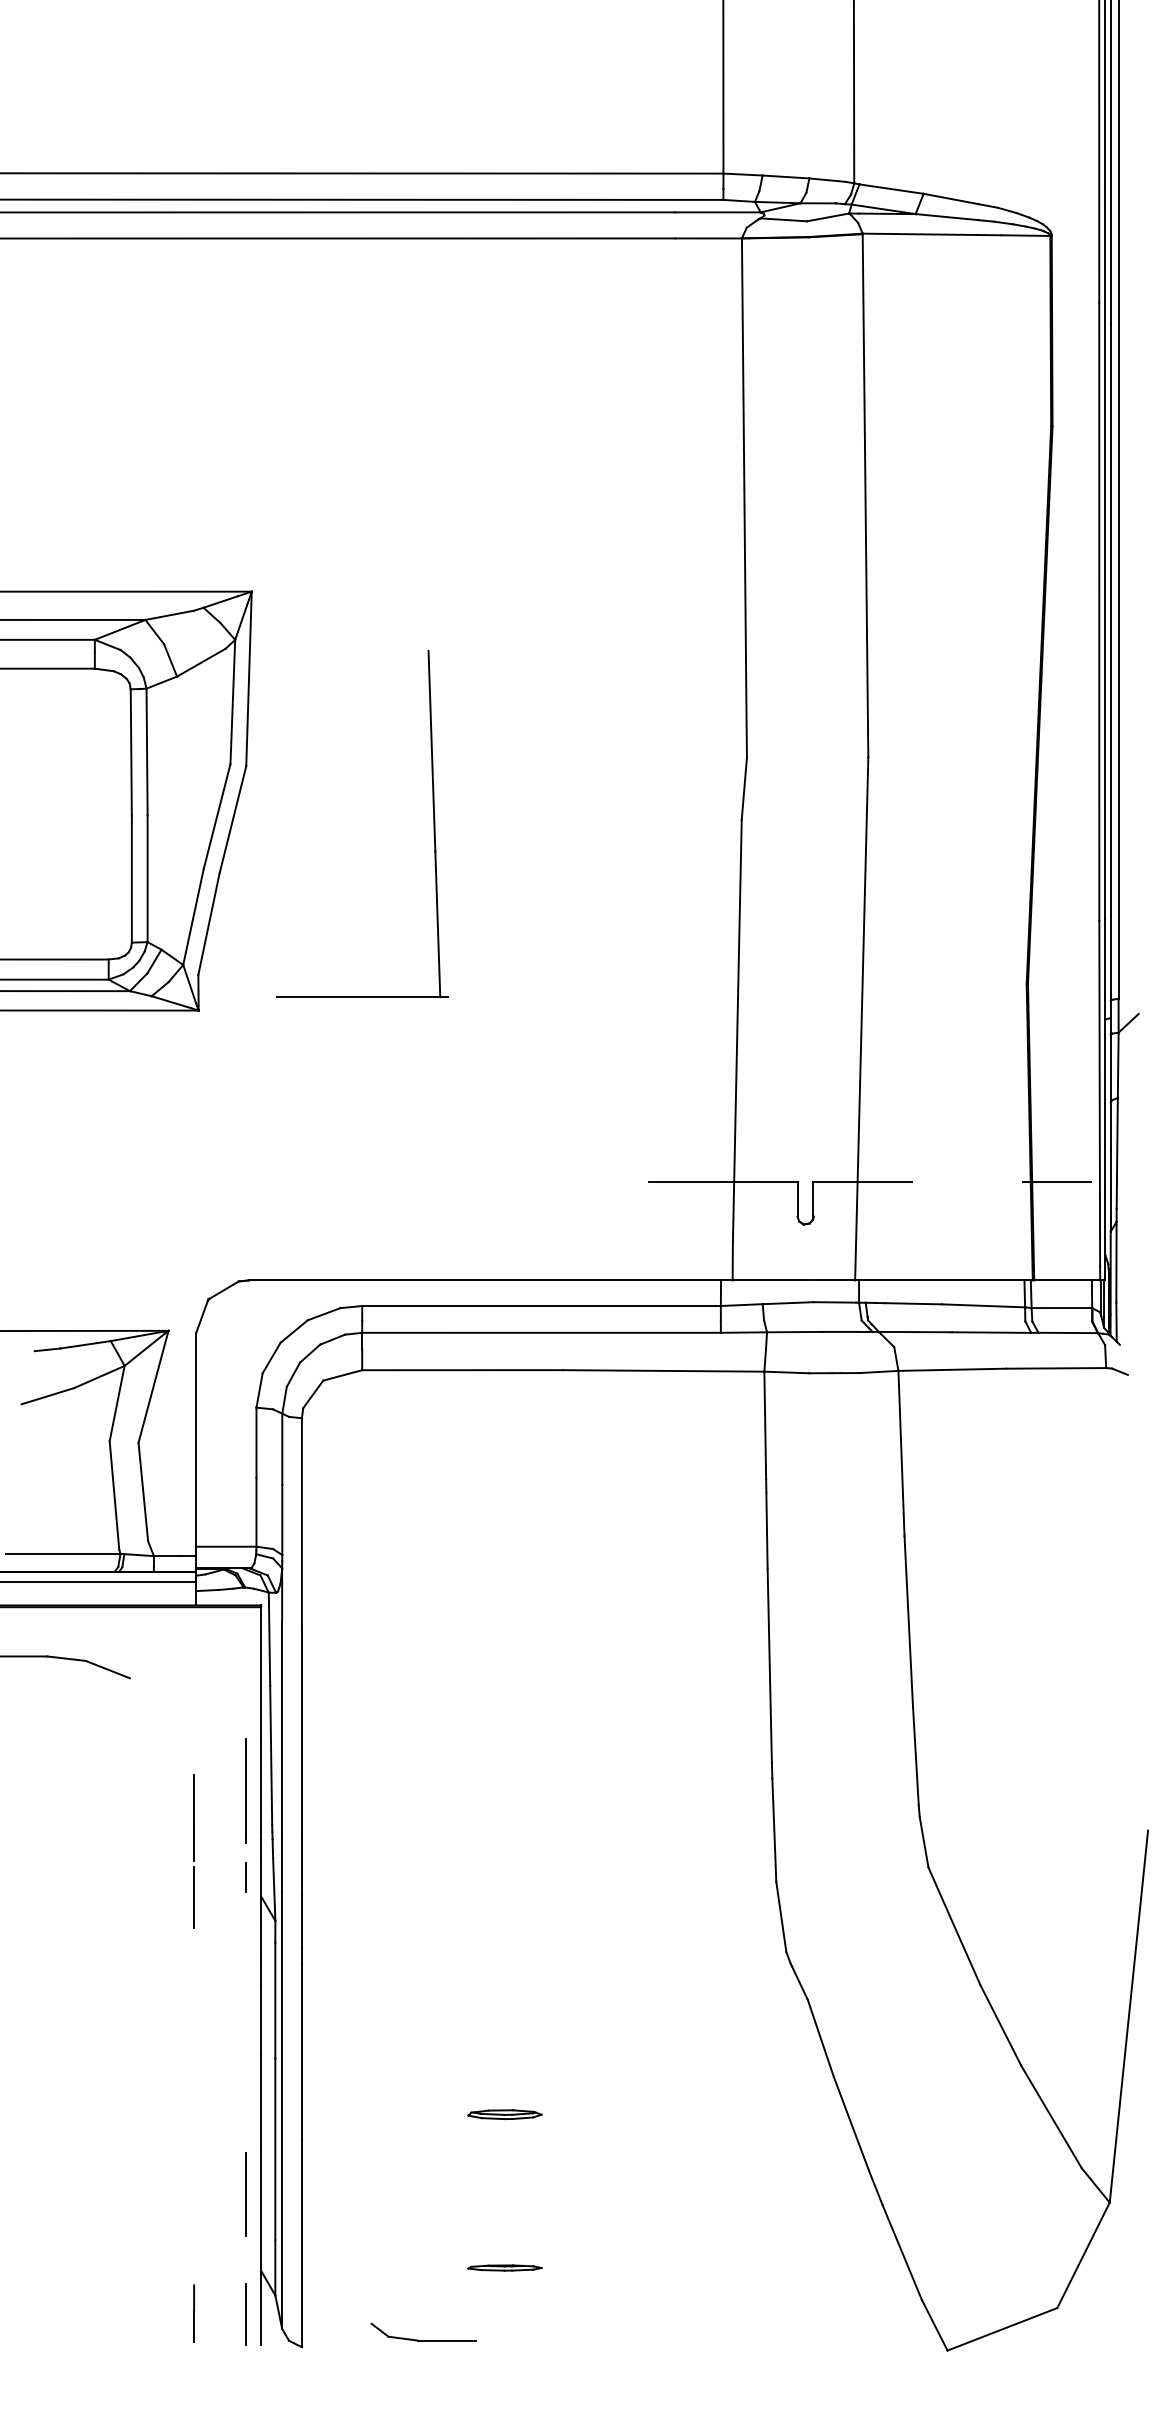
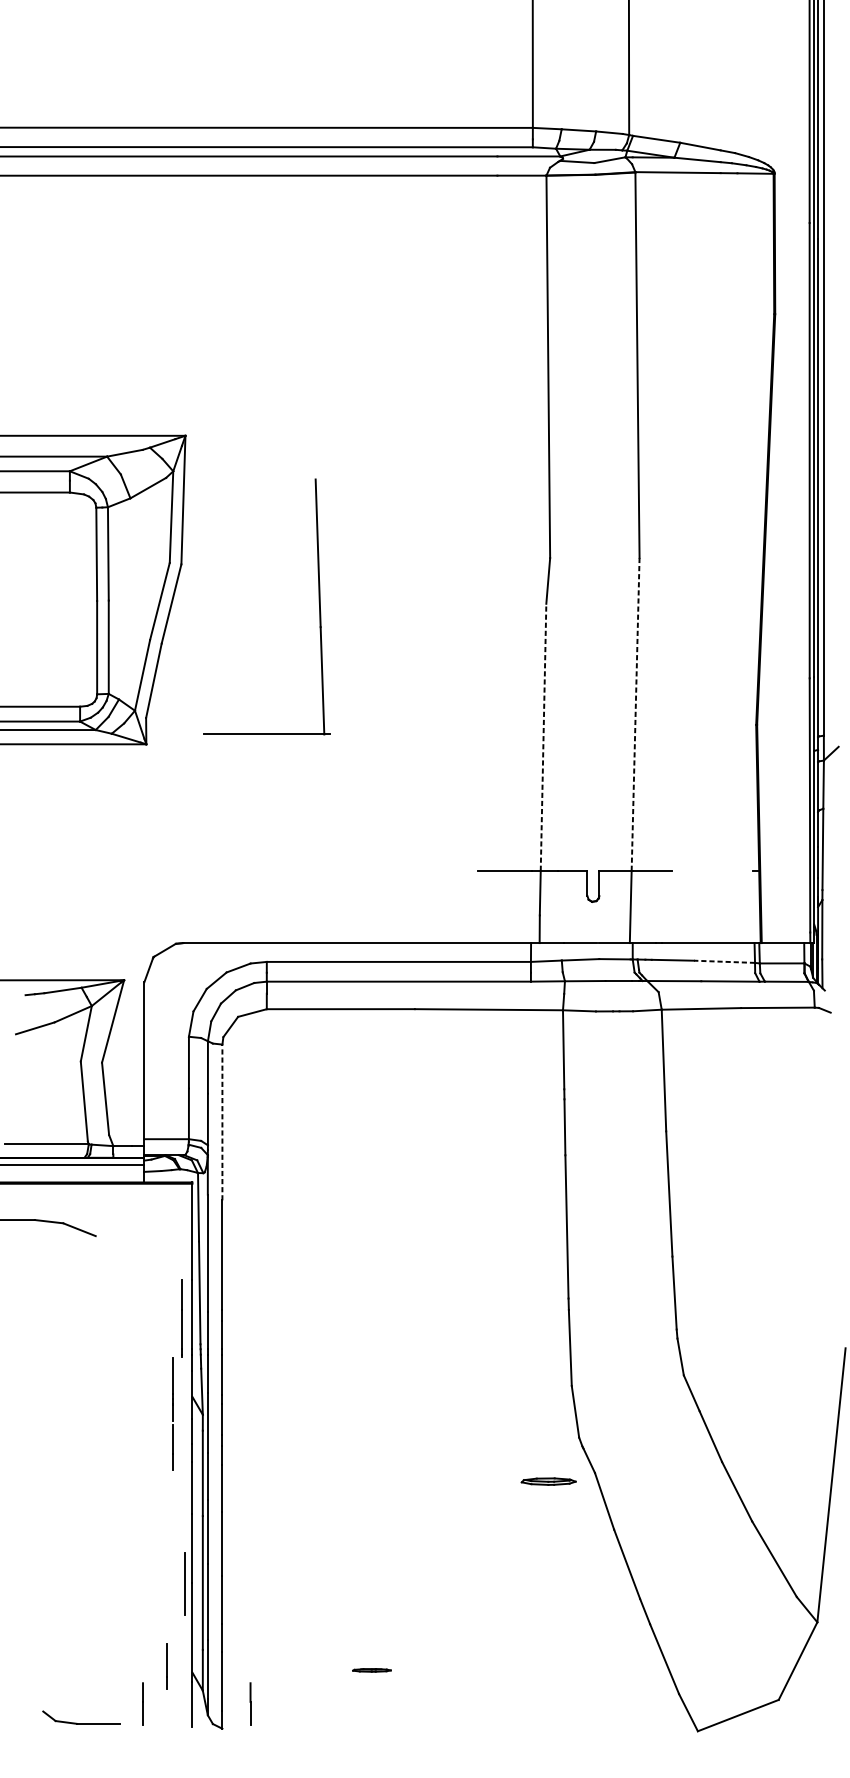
line: (862, 969) -> (635, 714), solid -> dashed
line: (737, 1000) -> (543, 736), solid -> dashed
line: (1061, 1182) -> (781, 870), removed
line: (983, 1305) -> (724, 961), solid -> dashed
line: (301, 1524) -> (222, 1122), solid -> dashed
line: (193, 1851) -> (172, 1413), moved
line: (246, 1876) -> (181, 1382), removed
part: (504, 2114) -> (548, 1481), moved
line: (245, 2194) -> (184, 1583), moved
part: (504, 2267) -> (371, 1670), size x0.7
line: (339, 2313) -> (250, 1703), added
line: (245, 2314) -> (166, 1667), moved
part: (423, 2340) -> (81, 1723), moved

